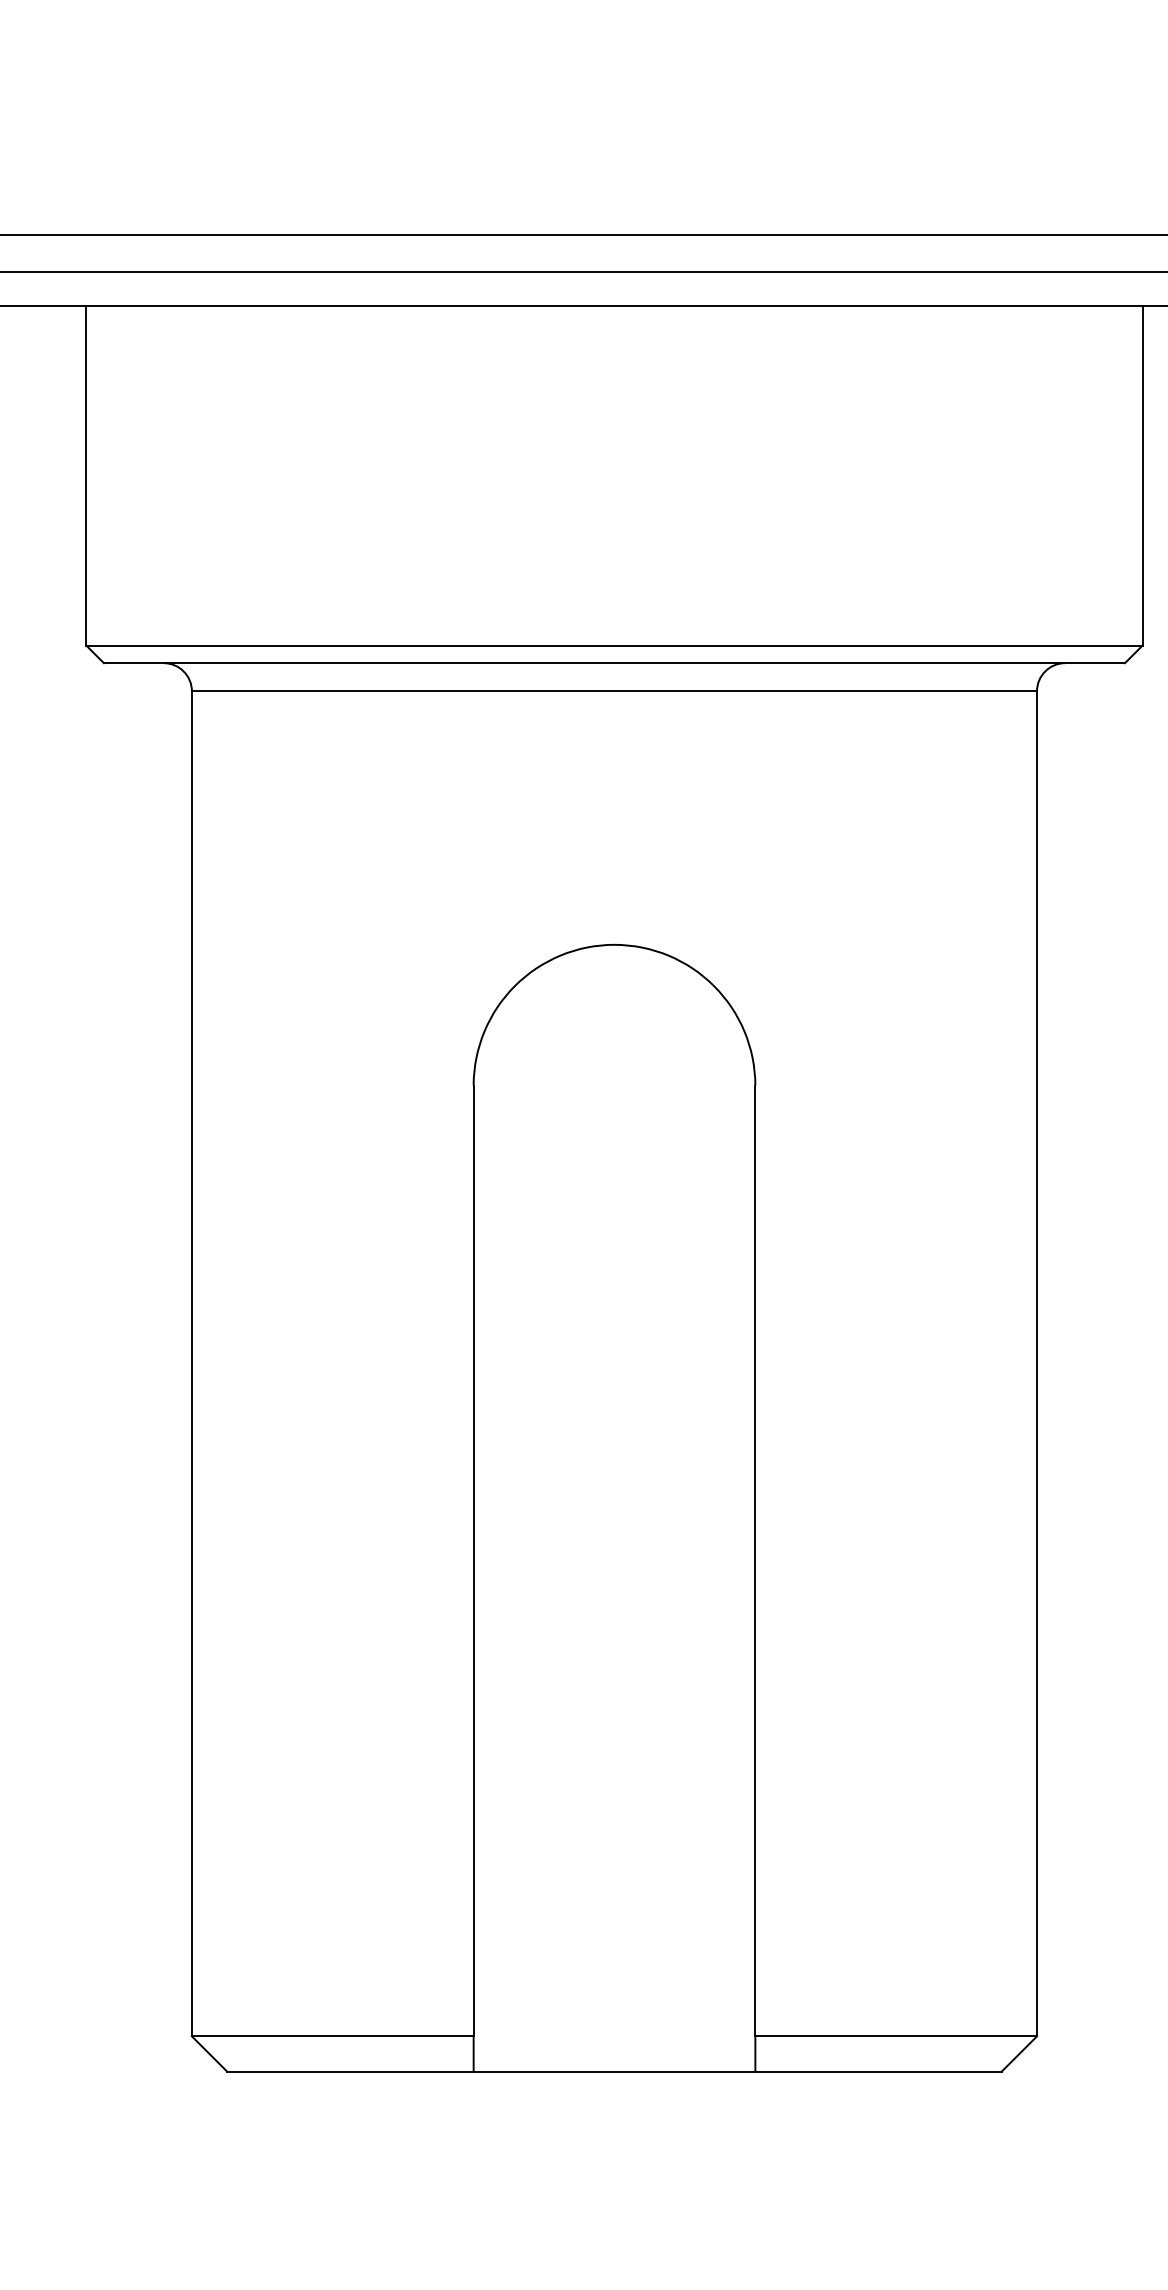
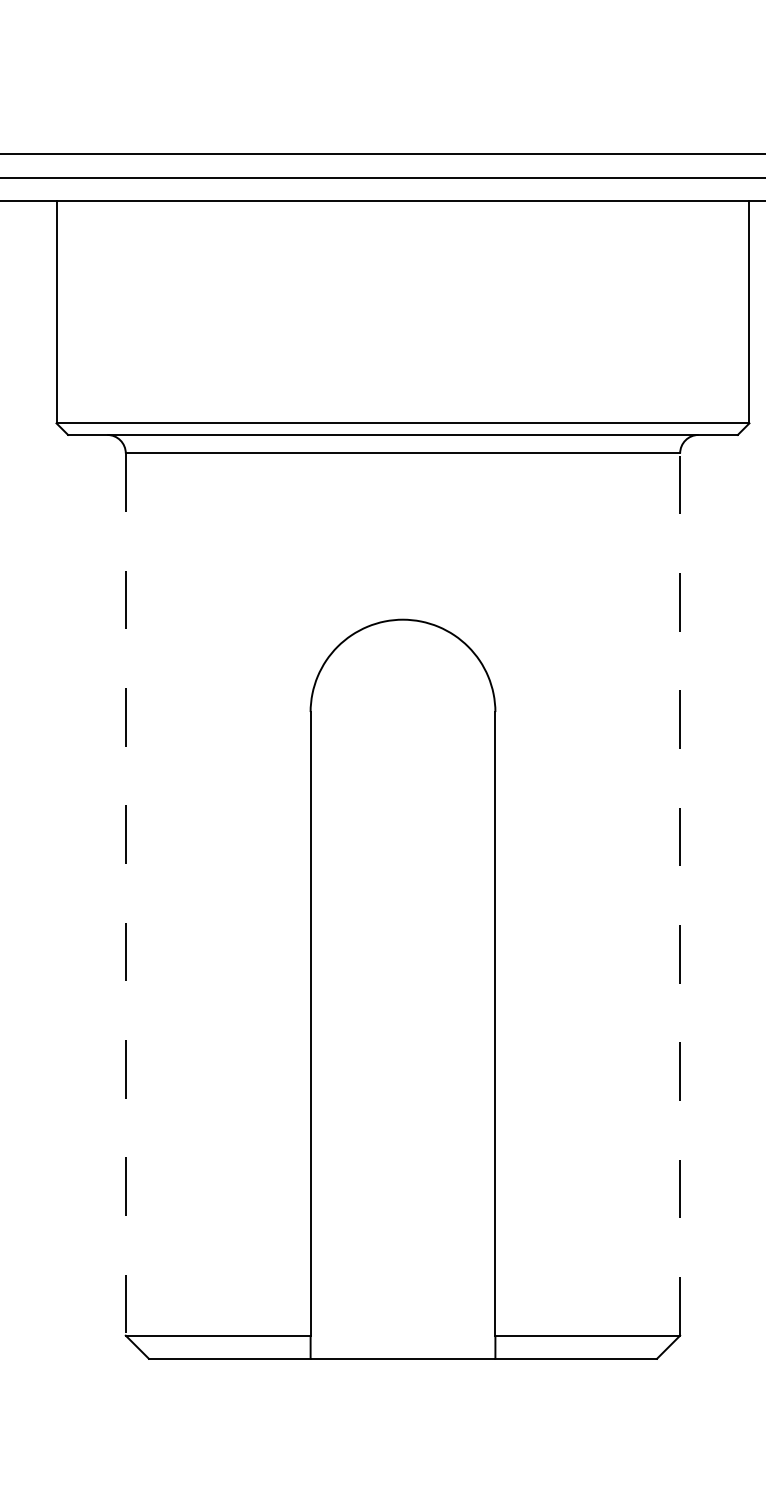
line: (1037, 1363) -> (680, 894), solid -> dashed
line: (191, 1365) -> (125, 895), solid -> dashed

